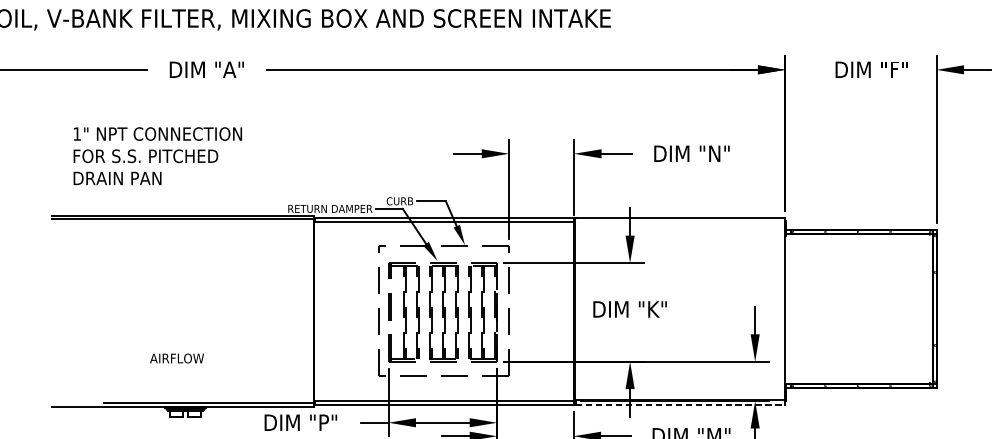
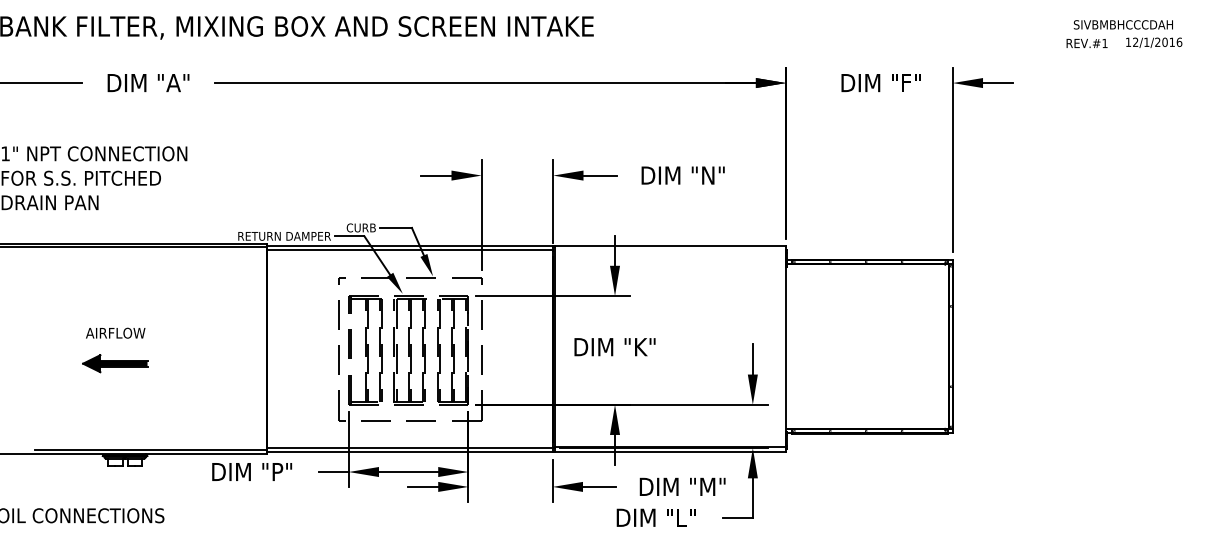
part: (176, 324) -> (115, 363), added
text: (176, 357) -> (115, 332), moved
line: (680, 405) -> (670, 452), dashed -> solid

